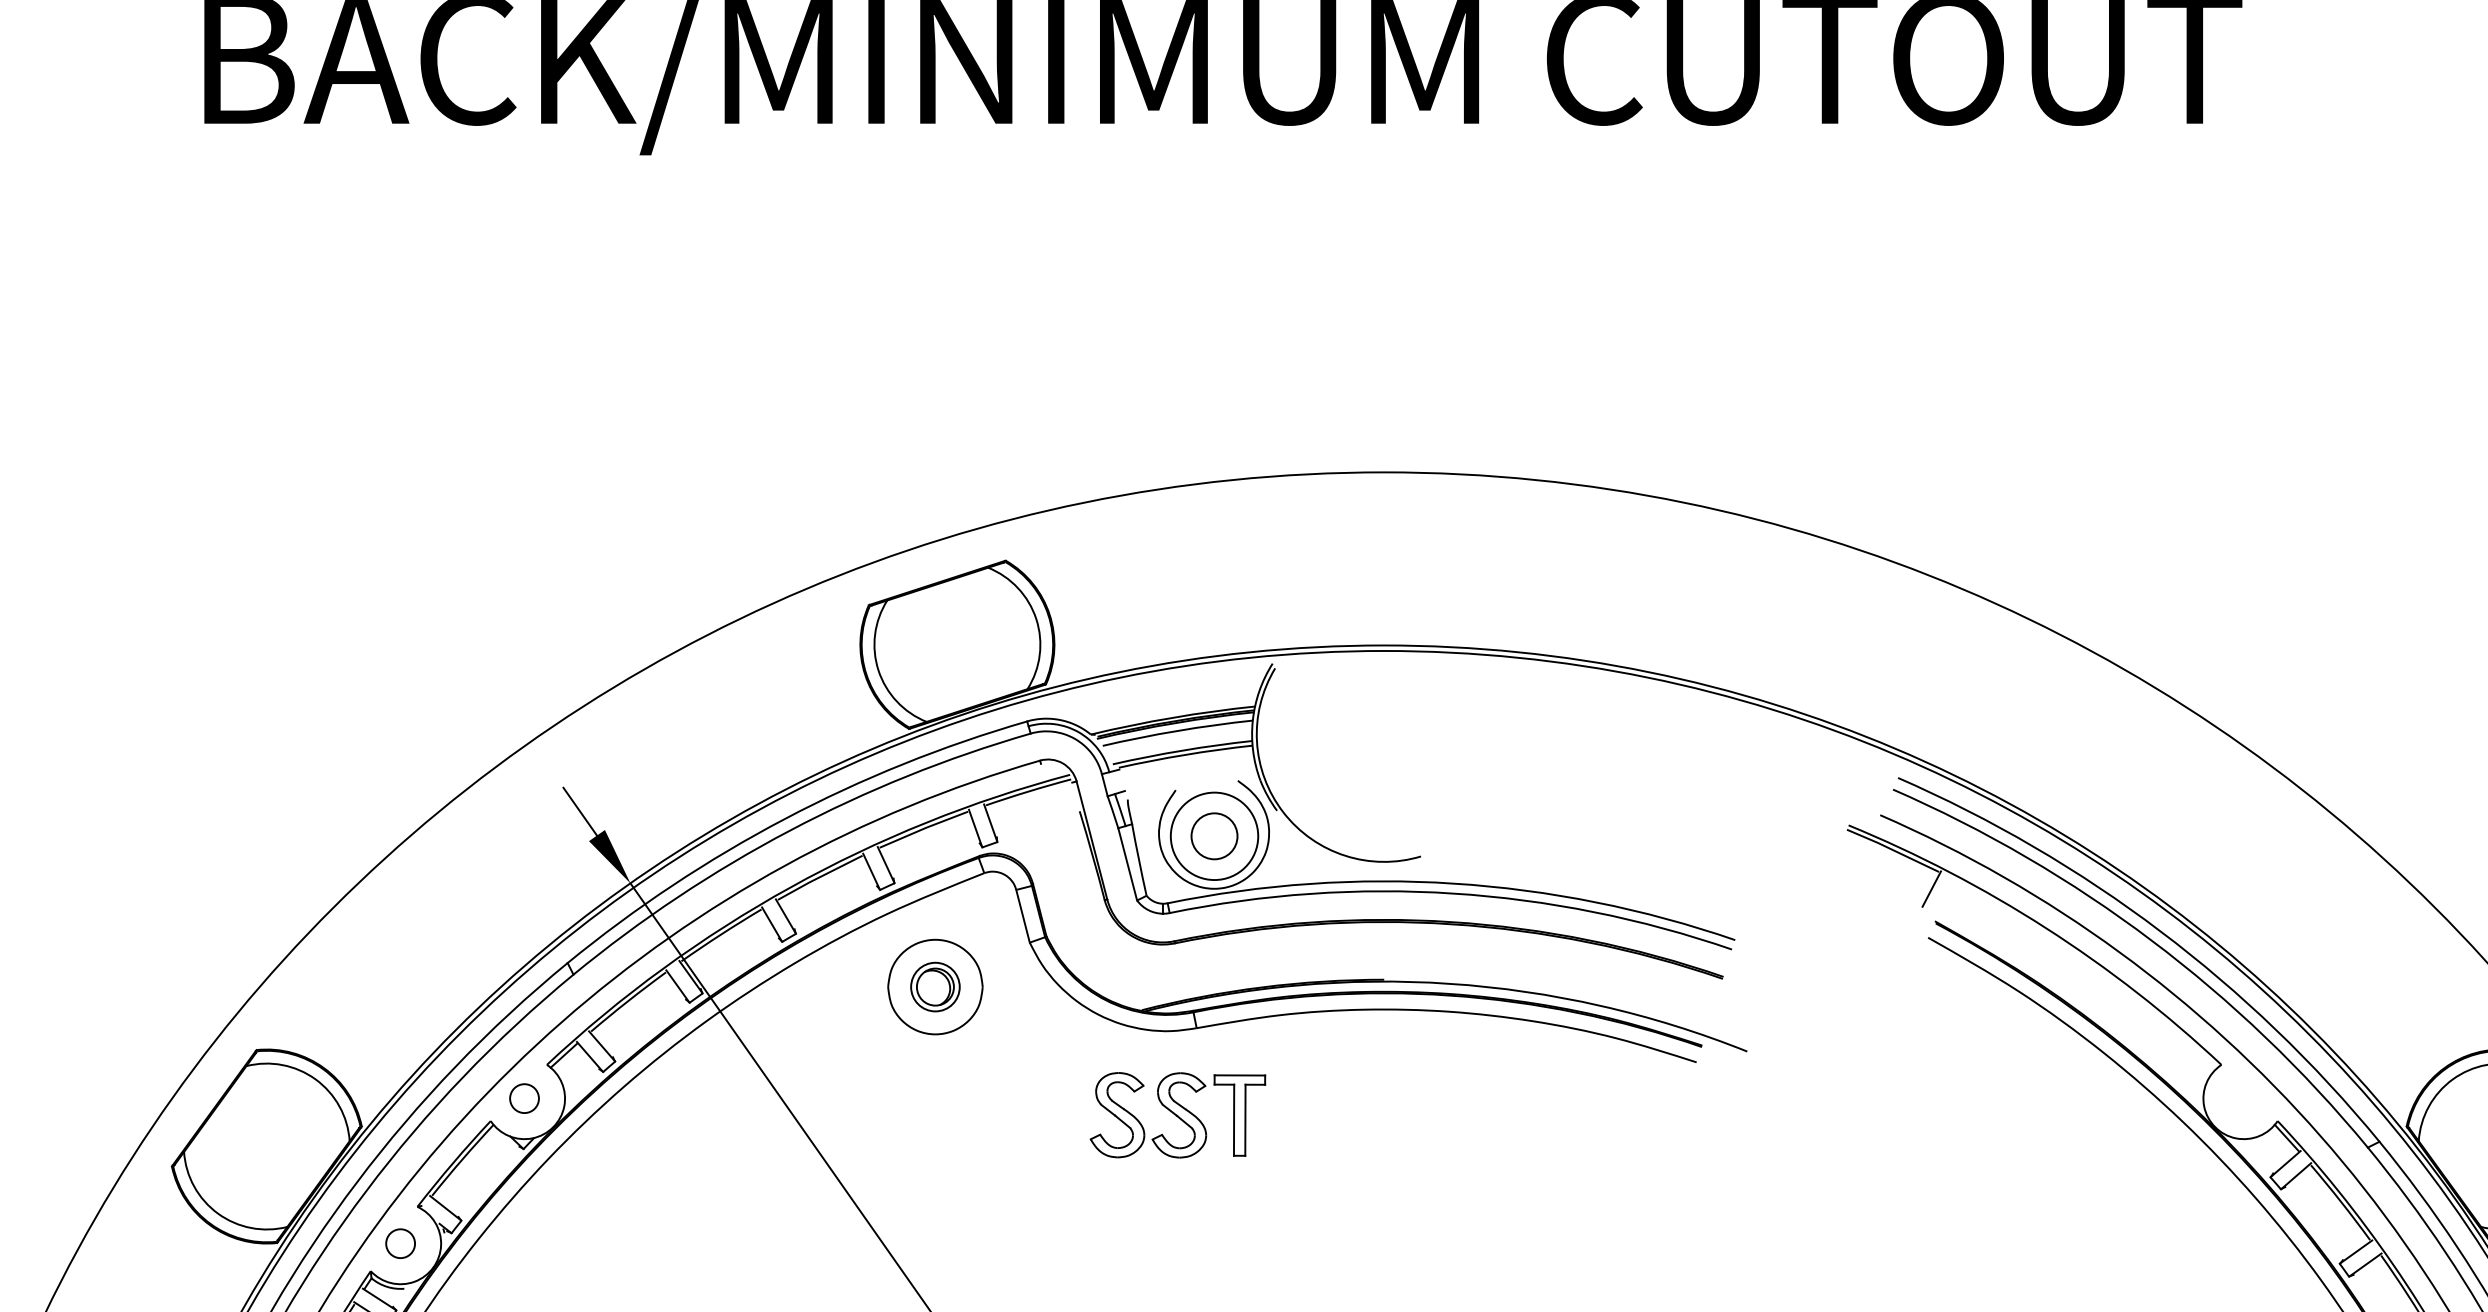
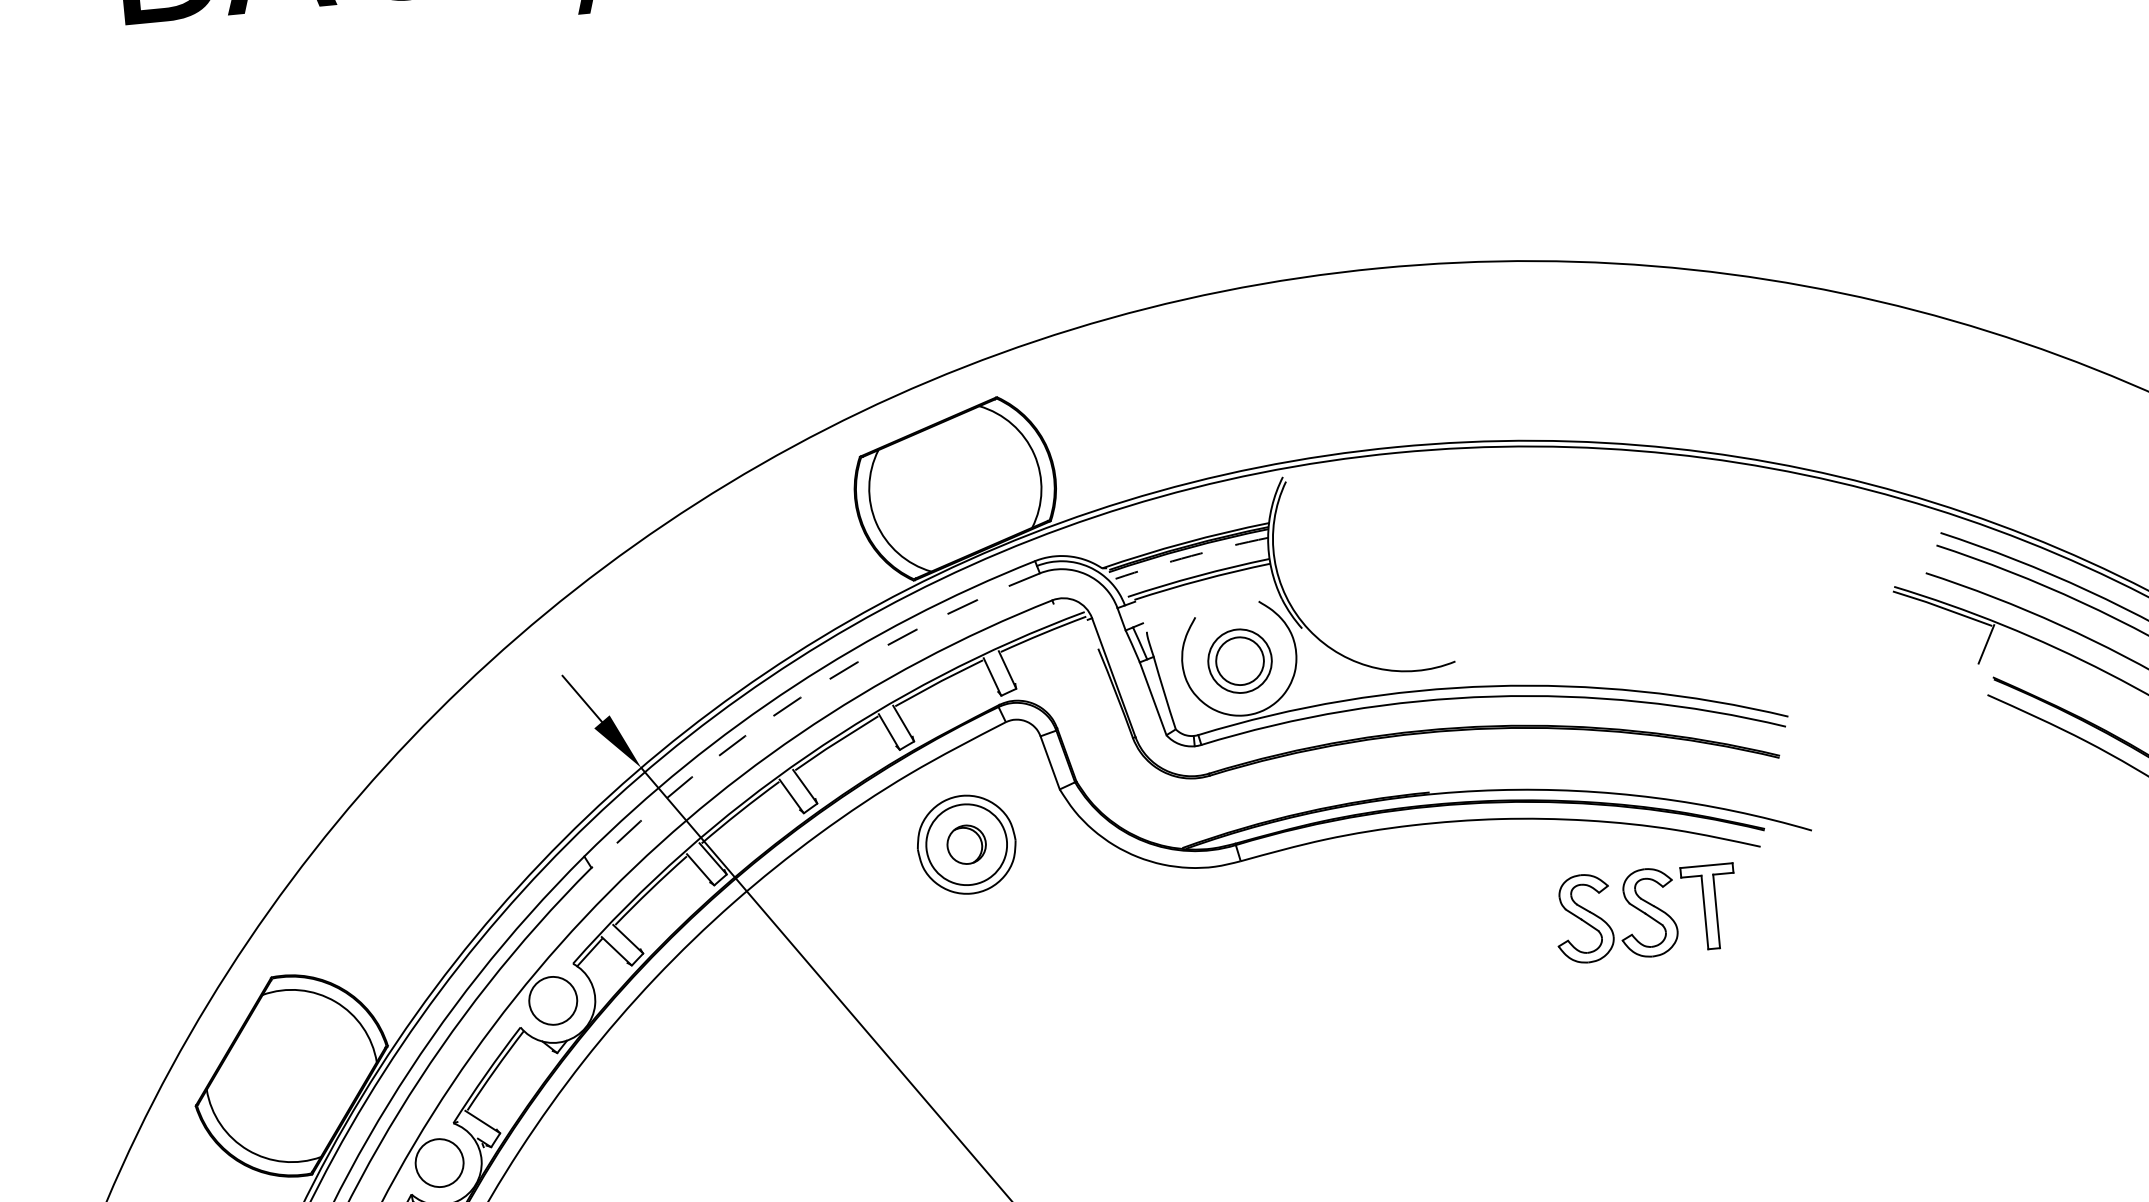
arc: (1177, 730) -> (1191, 555), solid -> dashed
arc: (789, 830) -> (800, 697), solid -> dashed
circle: (1214, 836) -> (1240, 661), size x0.7
circle: (935, 986) -> (966, 844), size x1.6
circle: (524, 1098) -> (553, 1000), size x1.6
part: (1177, 1115) -> (1645, 913), moved
circle: (400, 1243) -> (439, 1162), size x1.6

